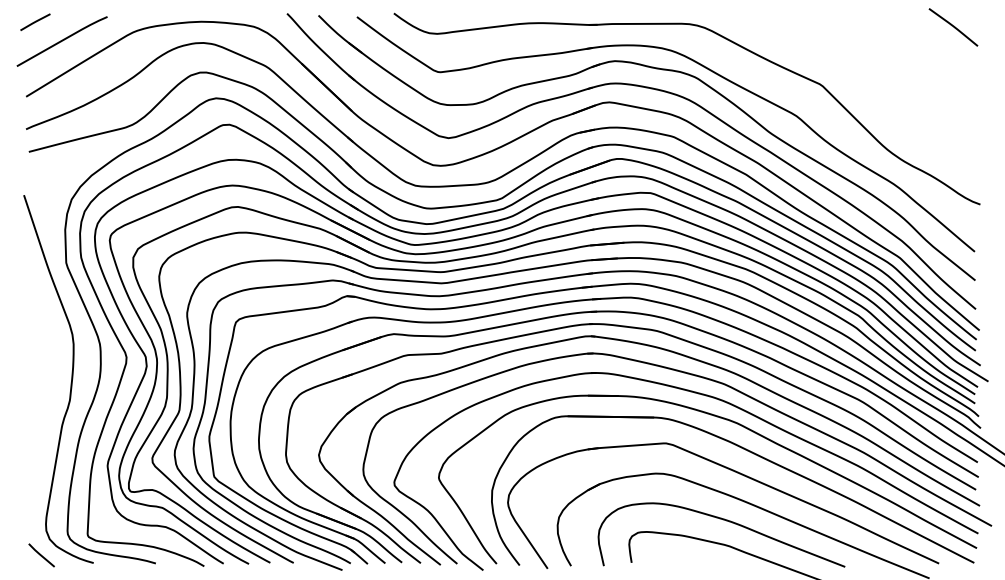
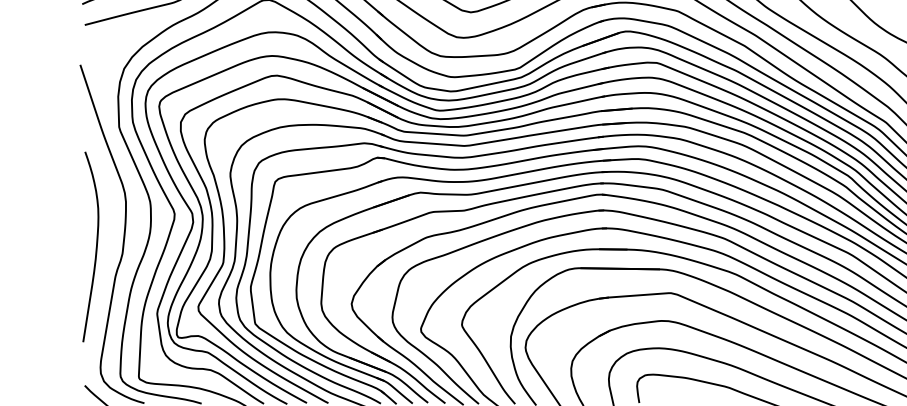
curve: (40, 395) -> (95, 249), added

